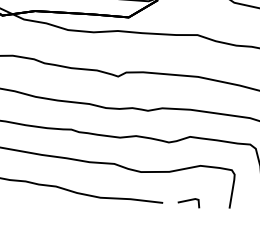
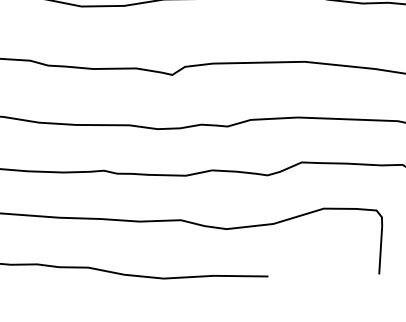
line: (188, 201) -> (310, 269), removed

